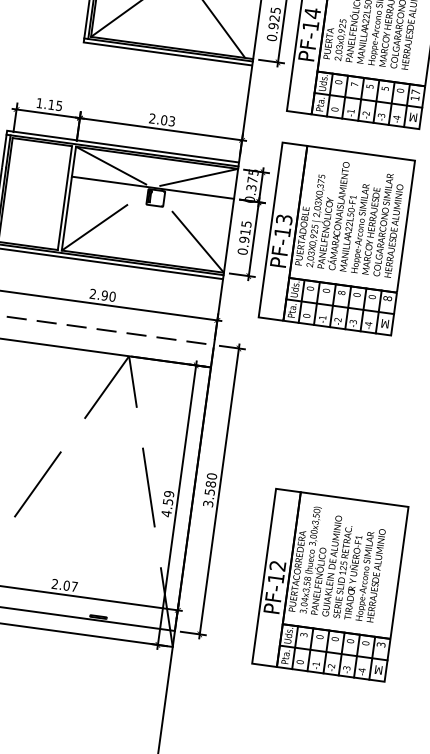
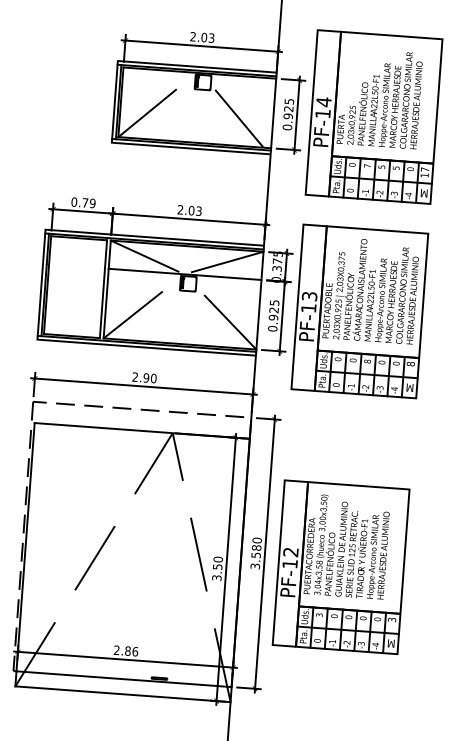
text: (49, 104) -> (83, 202), 1.15 -> 0.79
text: (244, 232) -> (273, 310), 0.915 -> 0.925
text: (167, 504) -> (217, 569), 4.59 -> 3.50
part: (329, 585) -> (340, 567), moved
text: (70, 586) -> (131, 651), 2.07 -> 2.86

